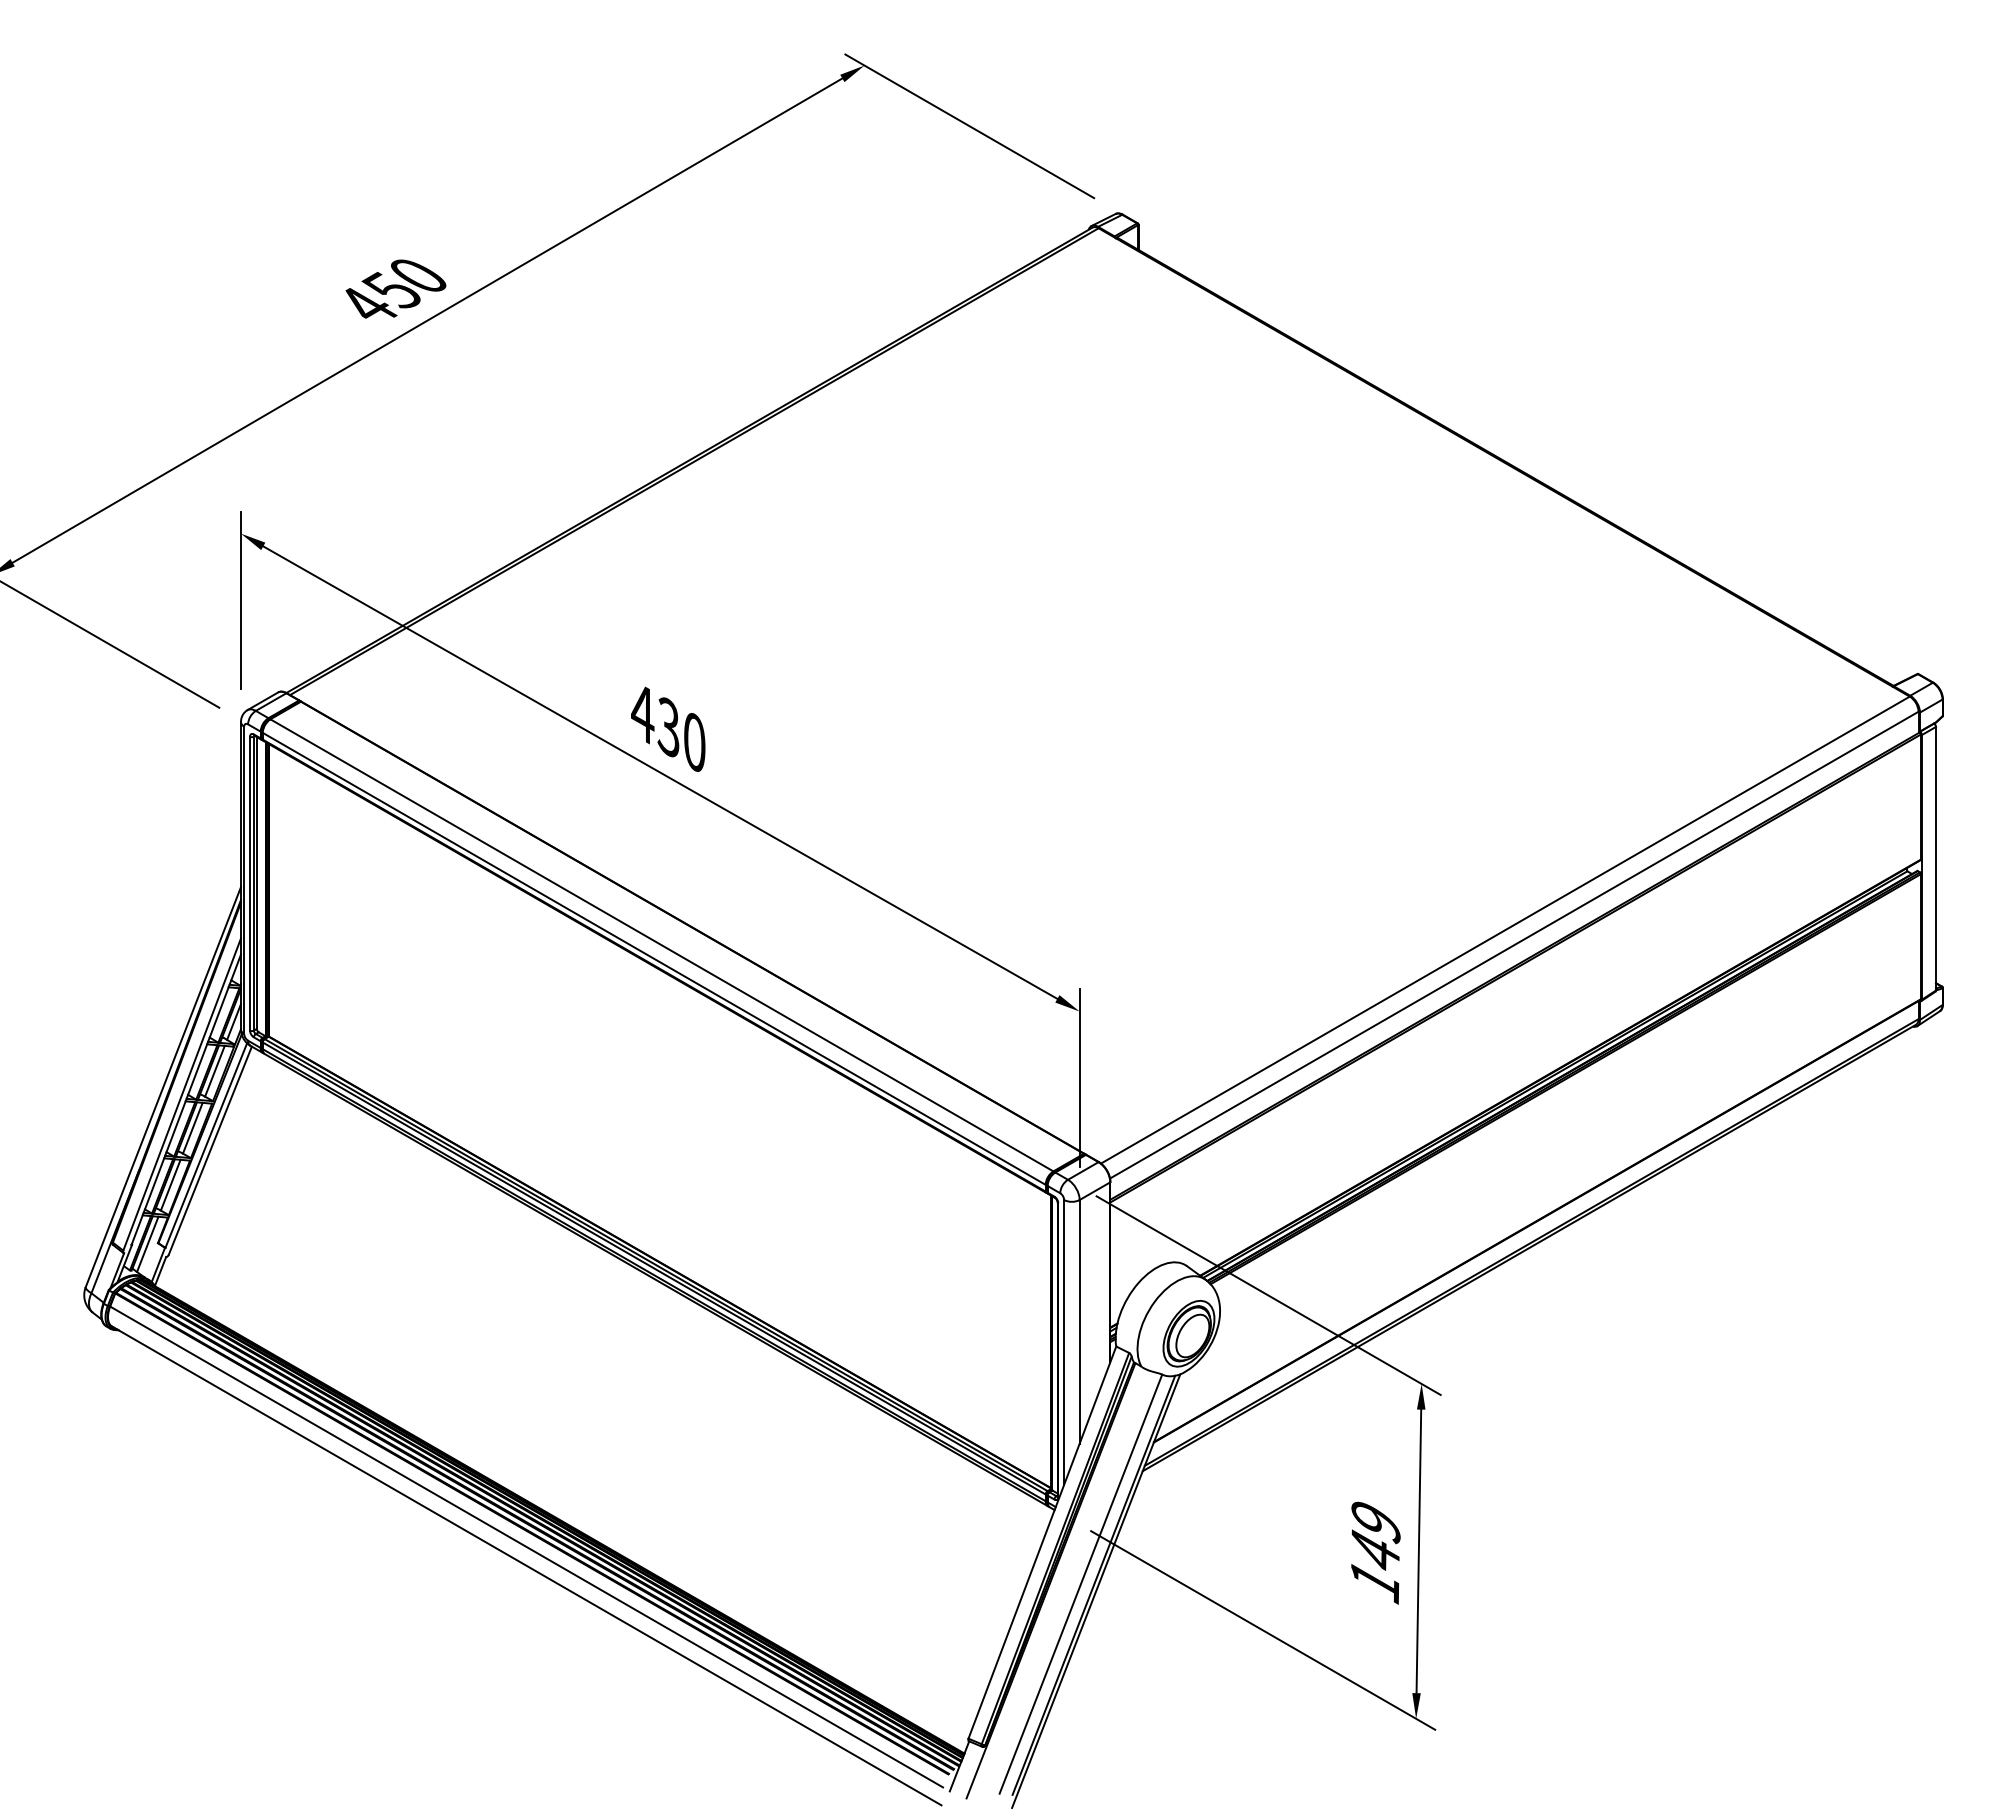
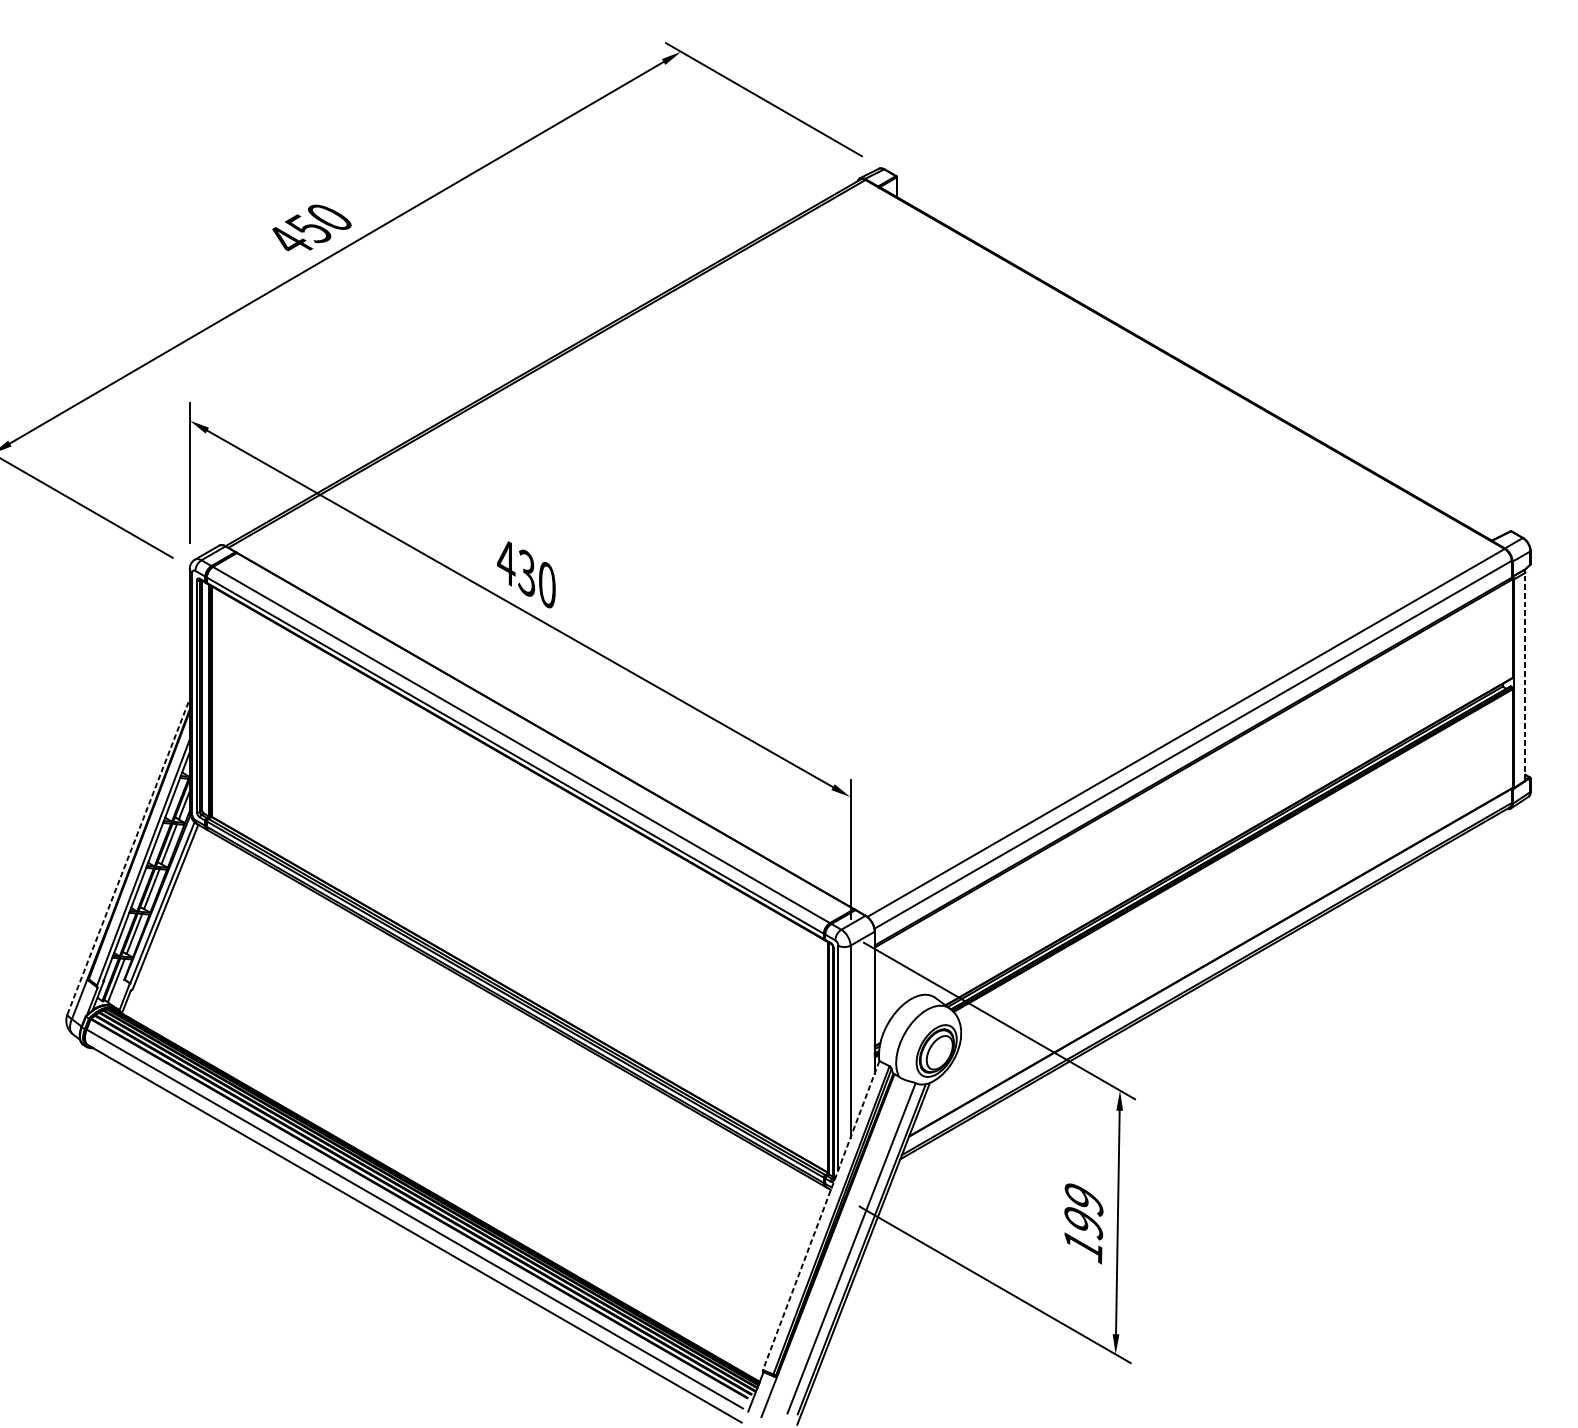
line: (1936, 858) -> (1525, 676), solid -> dashed
line: (163, 1087) -> (128, 857), solid -> dashed
line: (1042, 1542) -> (821, 1215), solid -> dashed
text: (1375, 1551) -> (1083, 1222), 149 -> 199

